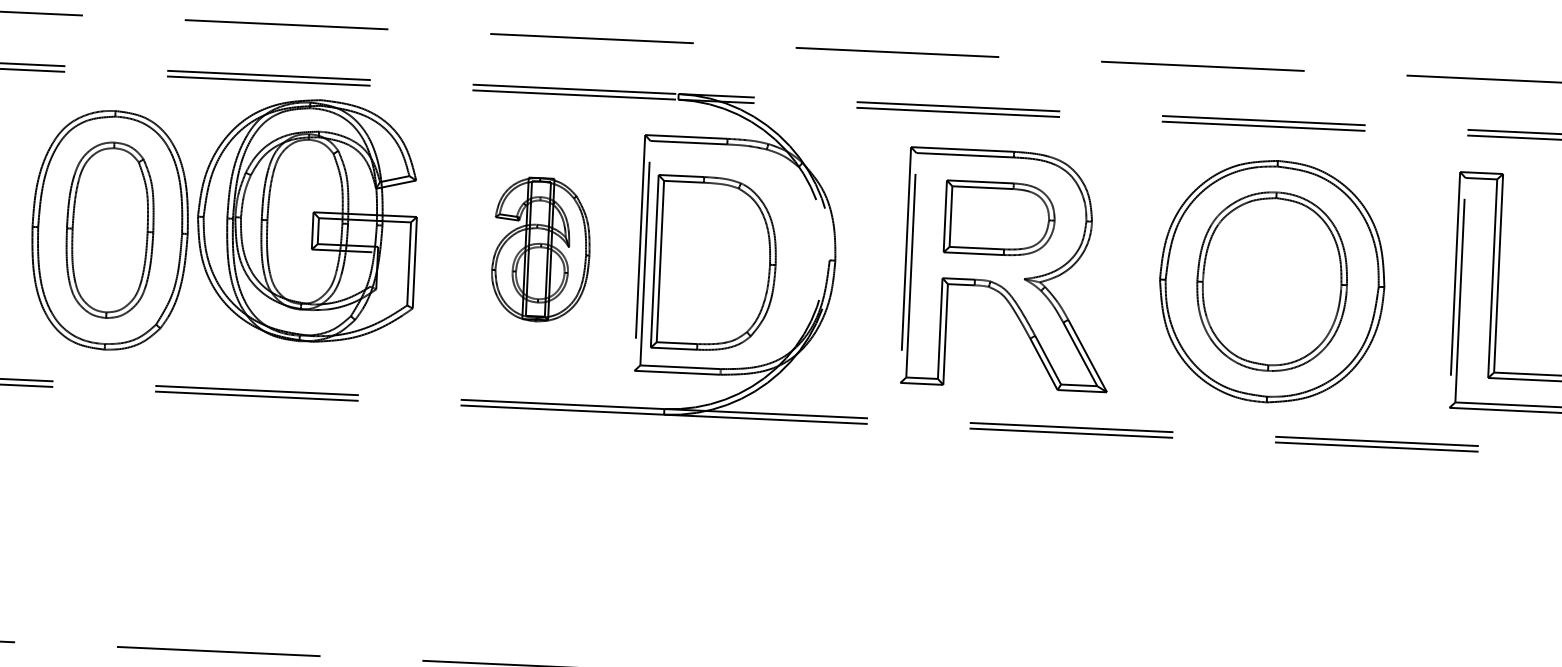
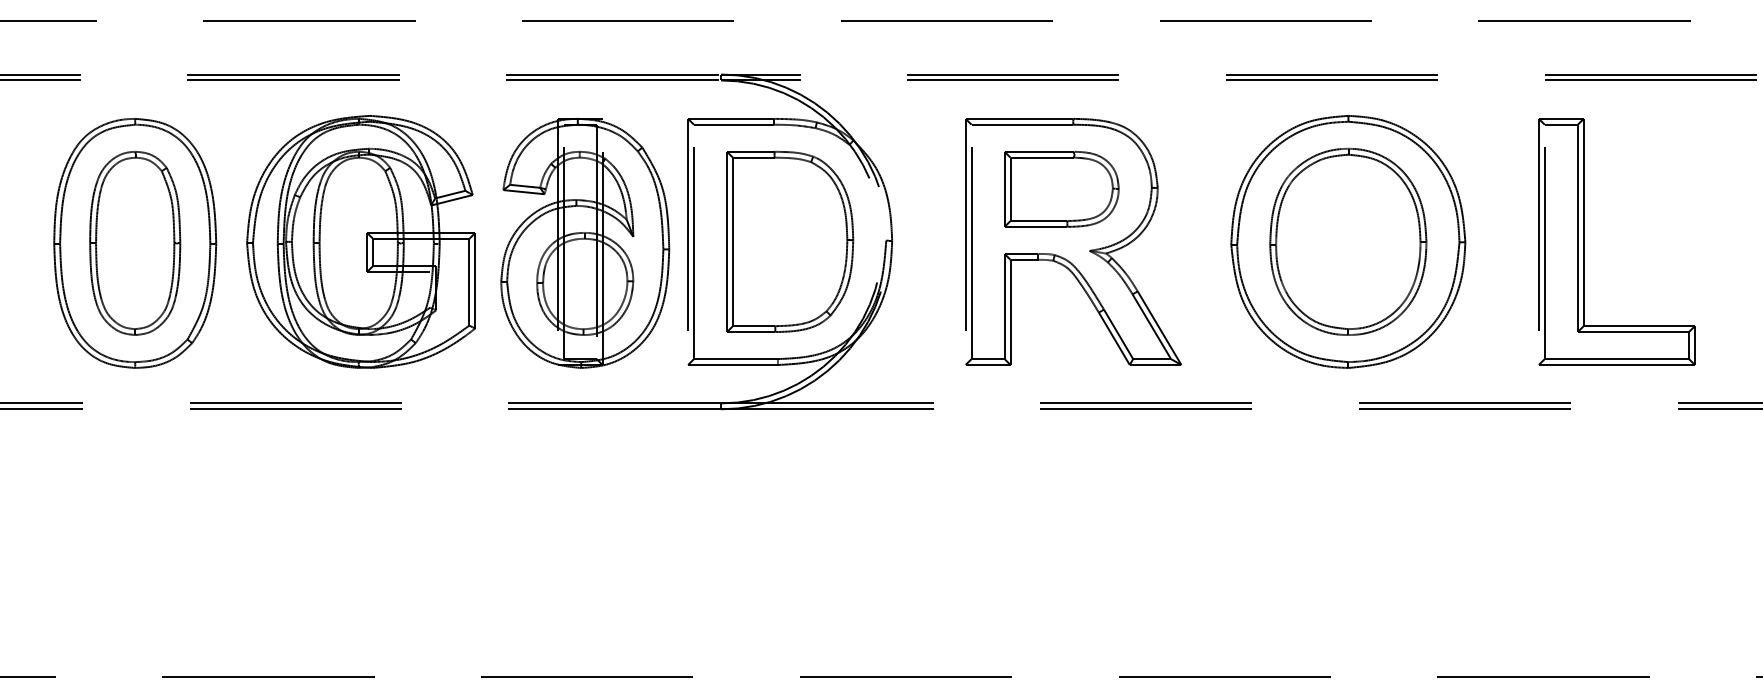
part: (306, 220) -> (360, 241), moved
part: (541, 249) -> (585, 243), size x1.67
part: (715, 263) -> (790, 241), moved

